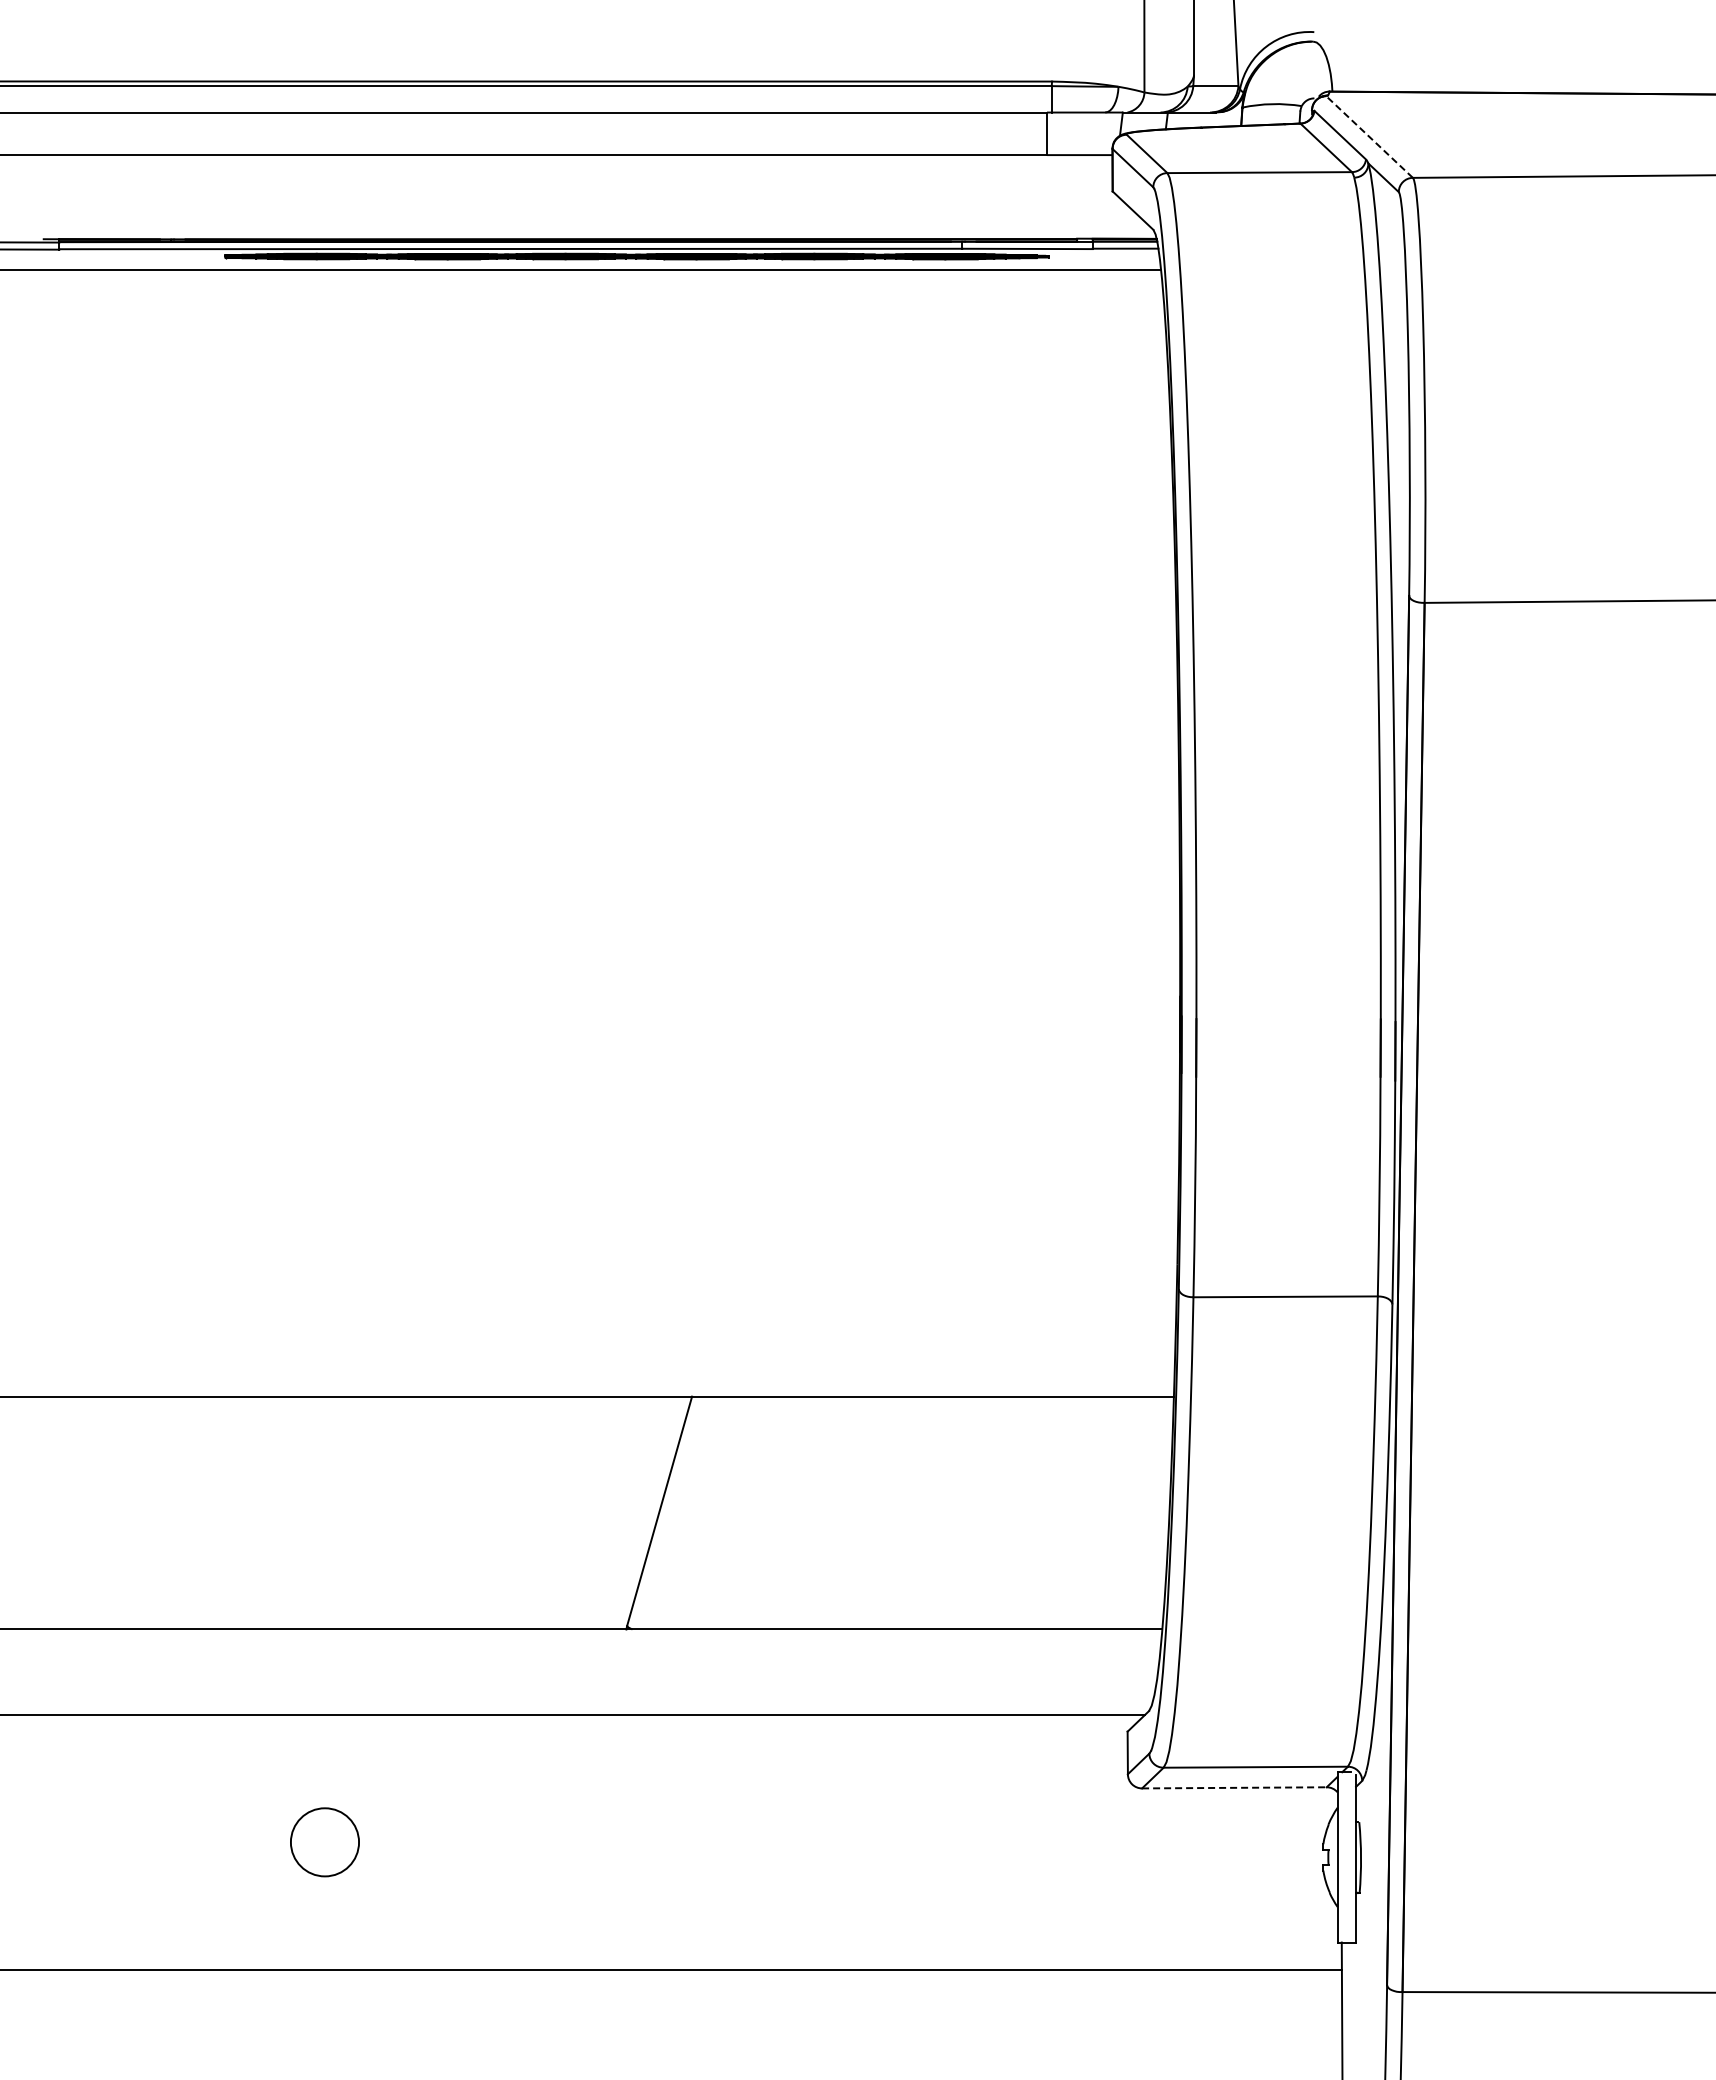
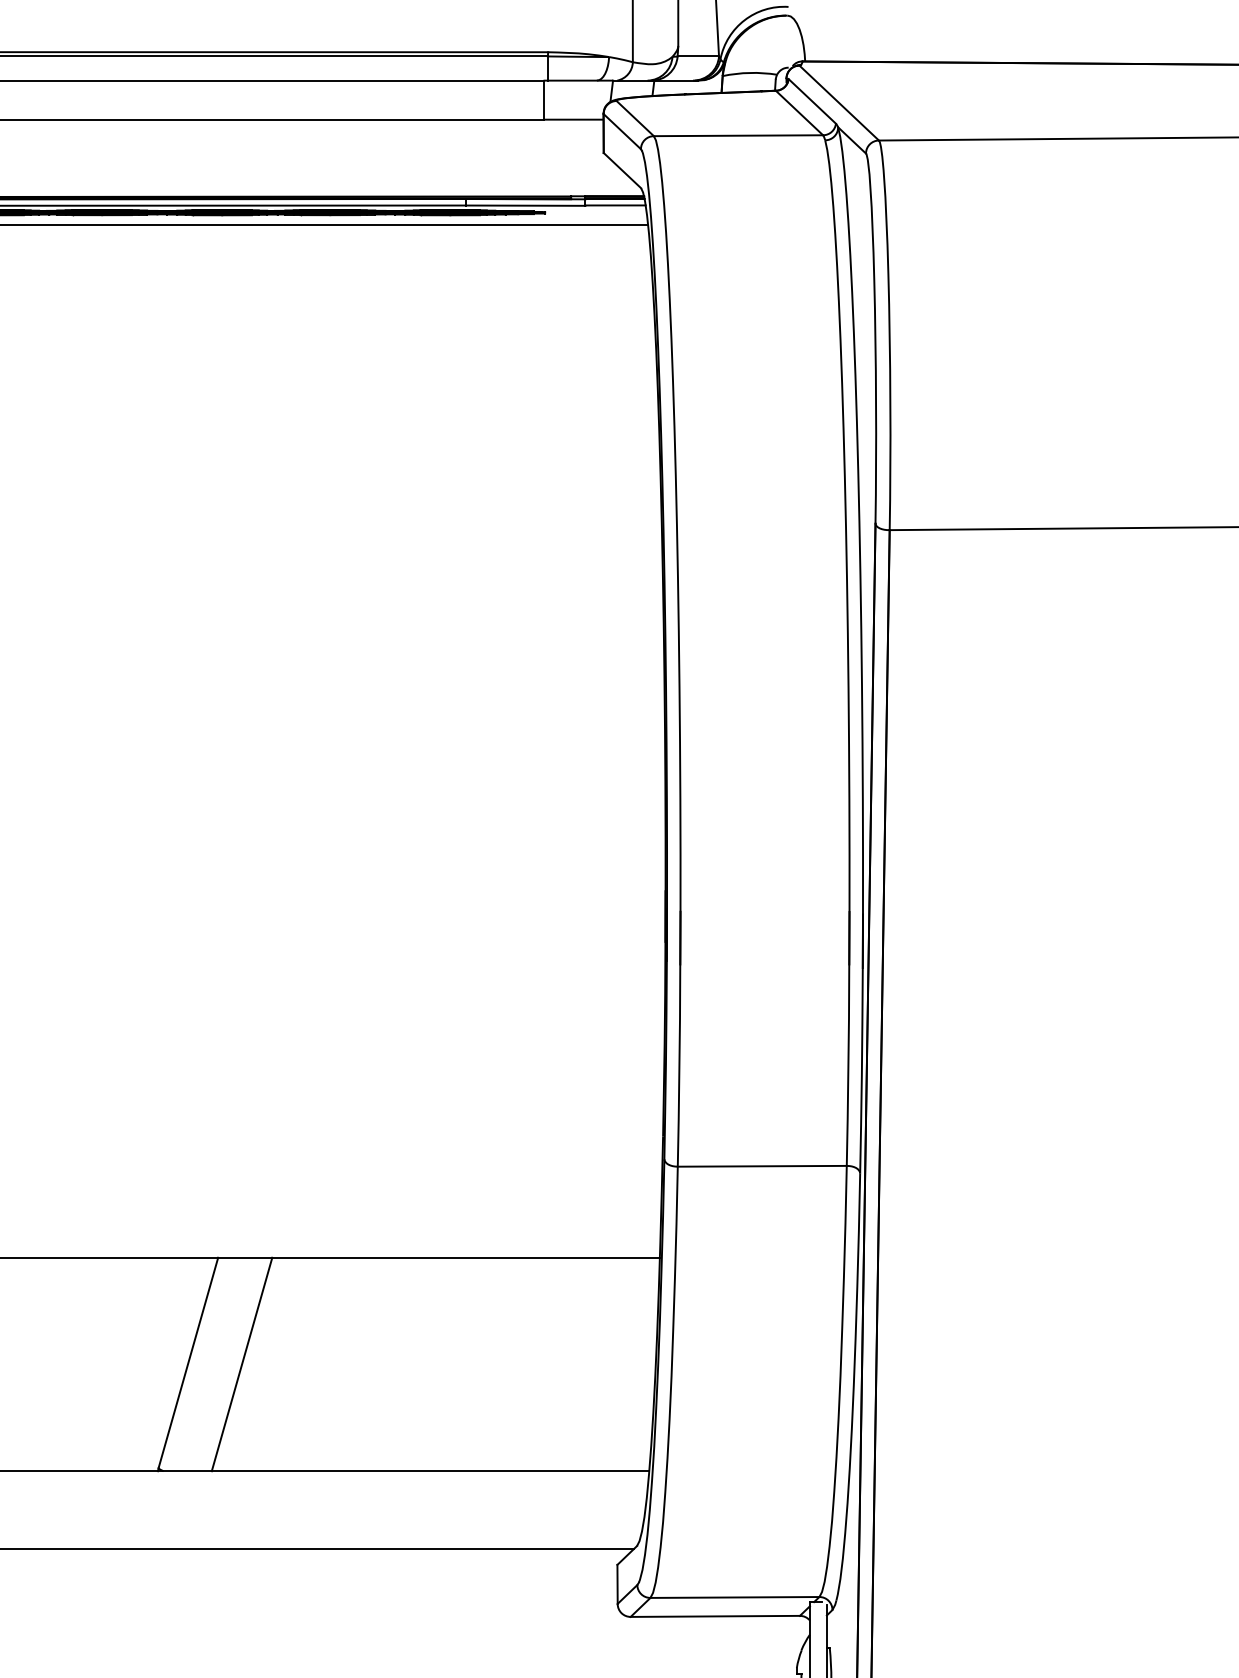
line: (1369, 136) -> (839, 102), dashed -> solid
line: (718, 1512) -> (242, 1363), added
line: (1234, 1787) -> (715, 1616), dashed -> solid

